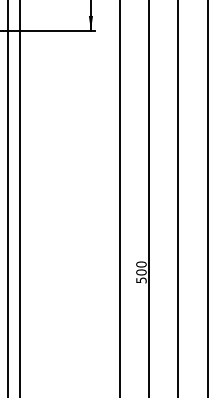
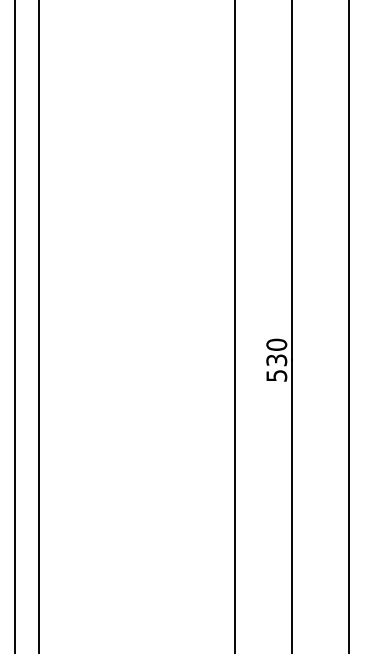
text: (141, 272) -> (276, 360), 500 -> 530

